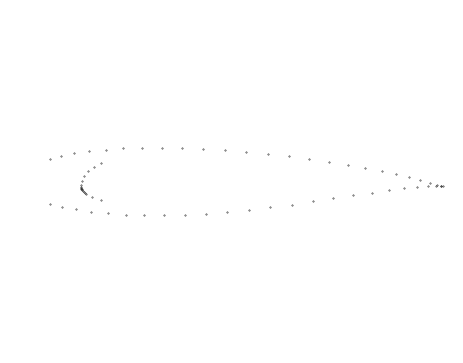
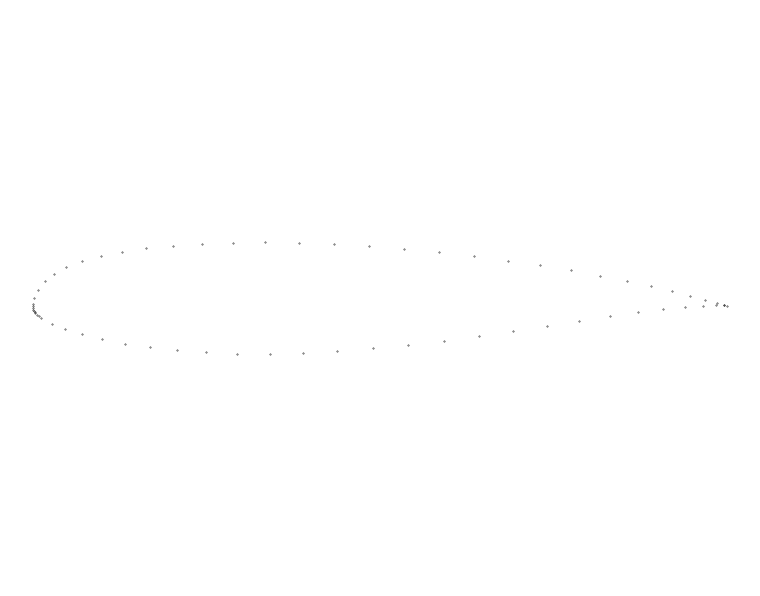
part: (85, 176) -> (40, 289), moved

